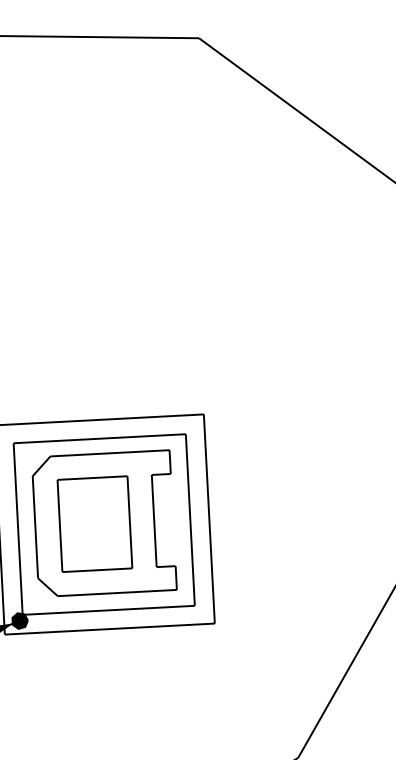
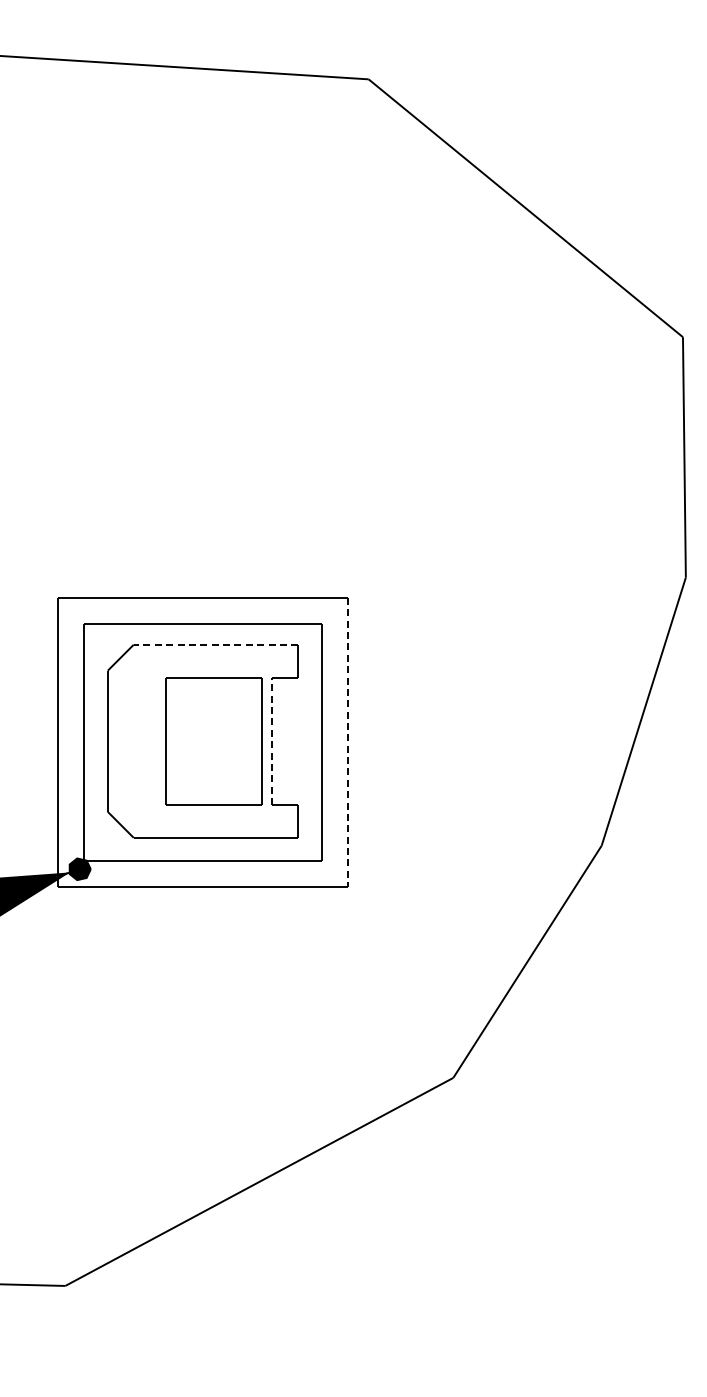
line: (109, 453) -> (215, 644), solid -> dashed
line: (209, 519) -> (348, 742), solid -> dashed
line: (154, 521) -> (272, 741), solid -> dashed
part: (94, 524) -> (213, 741), moved

